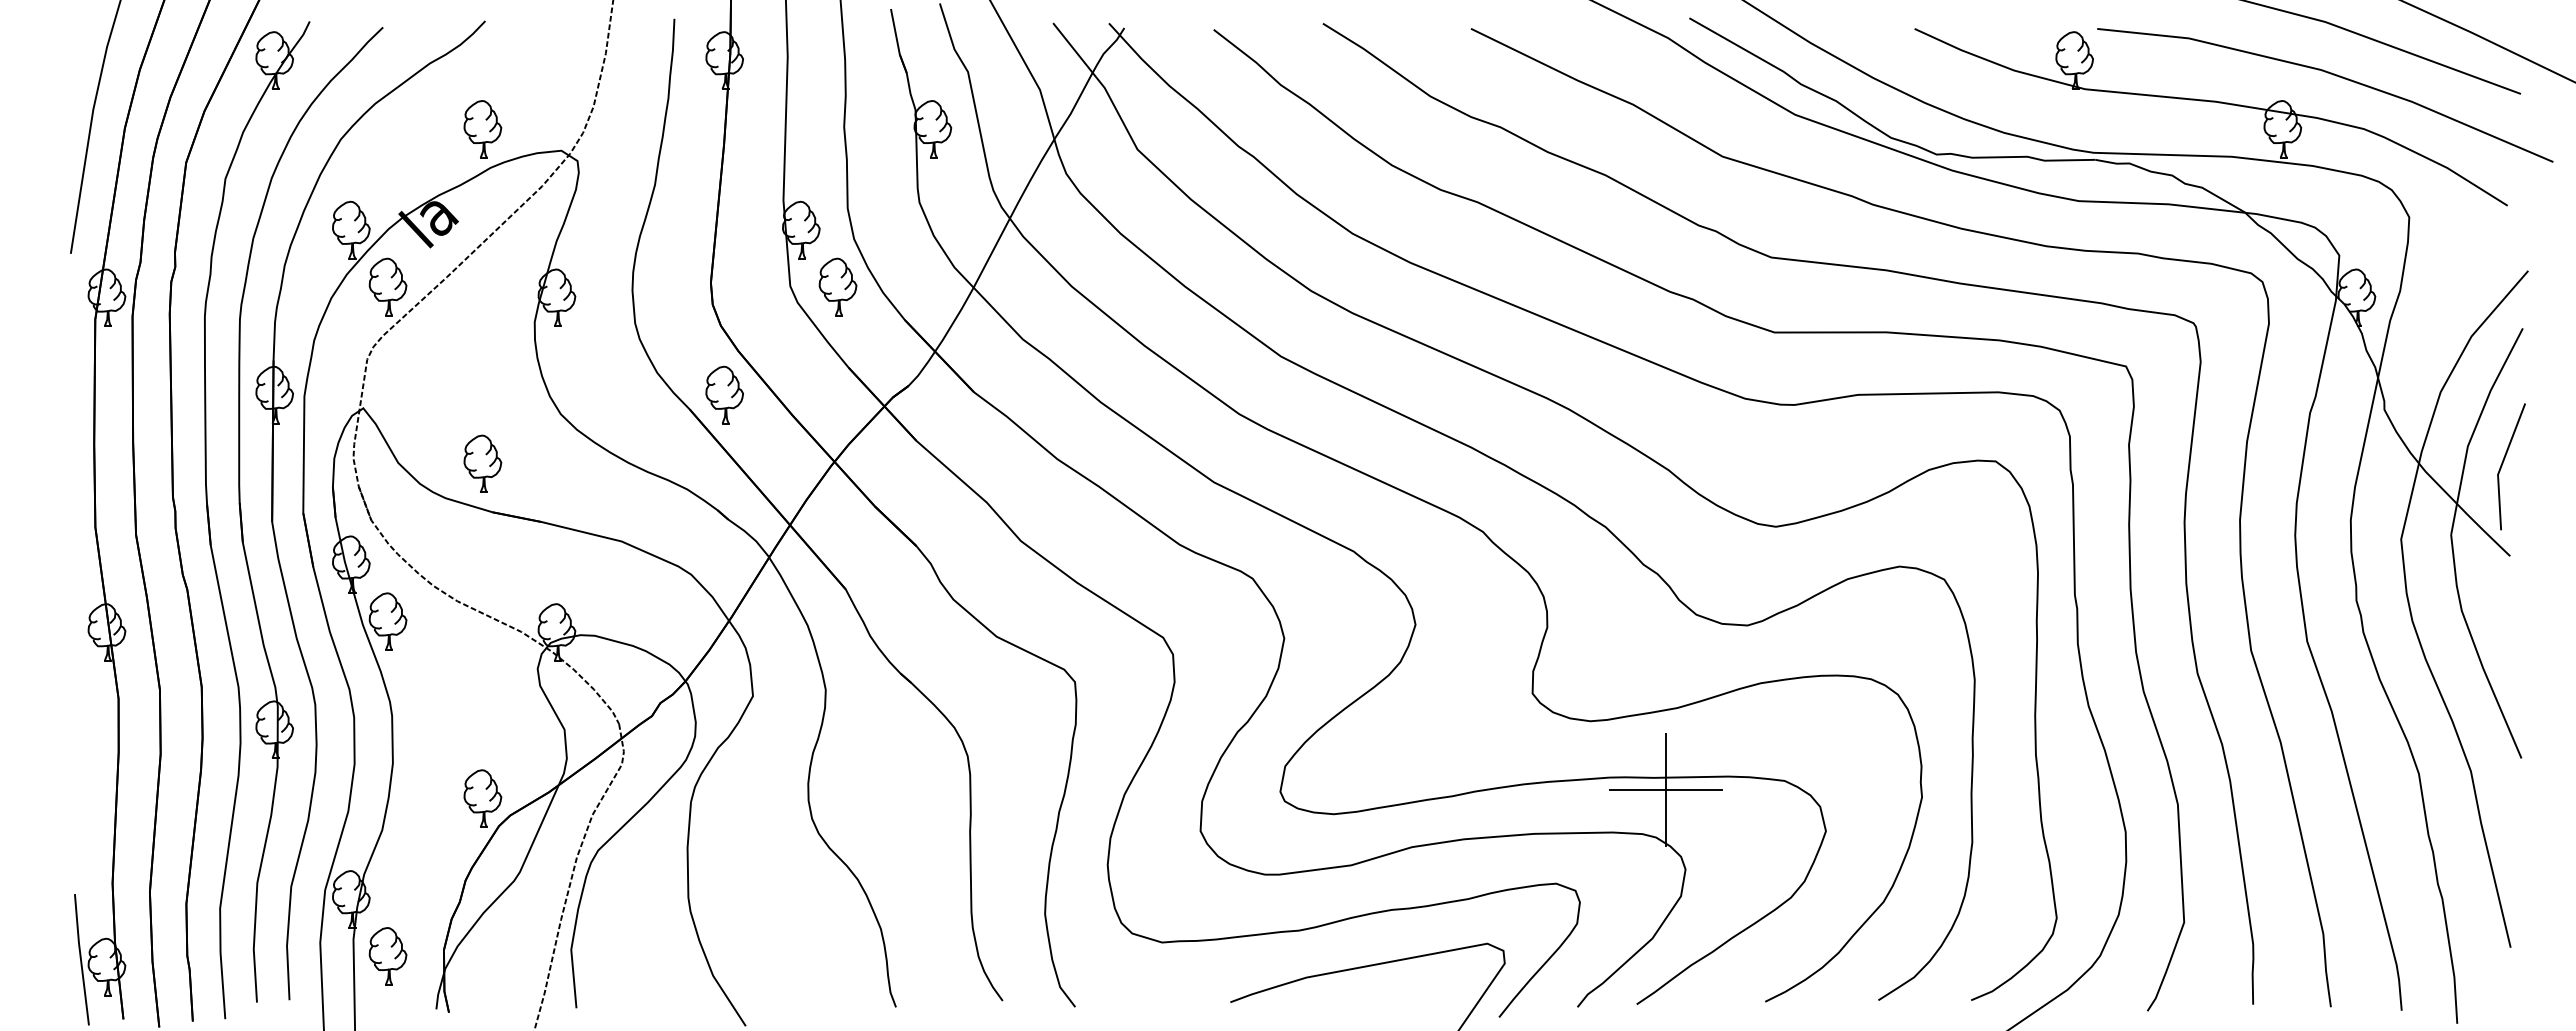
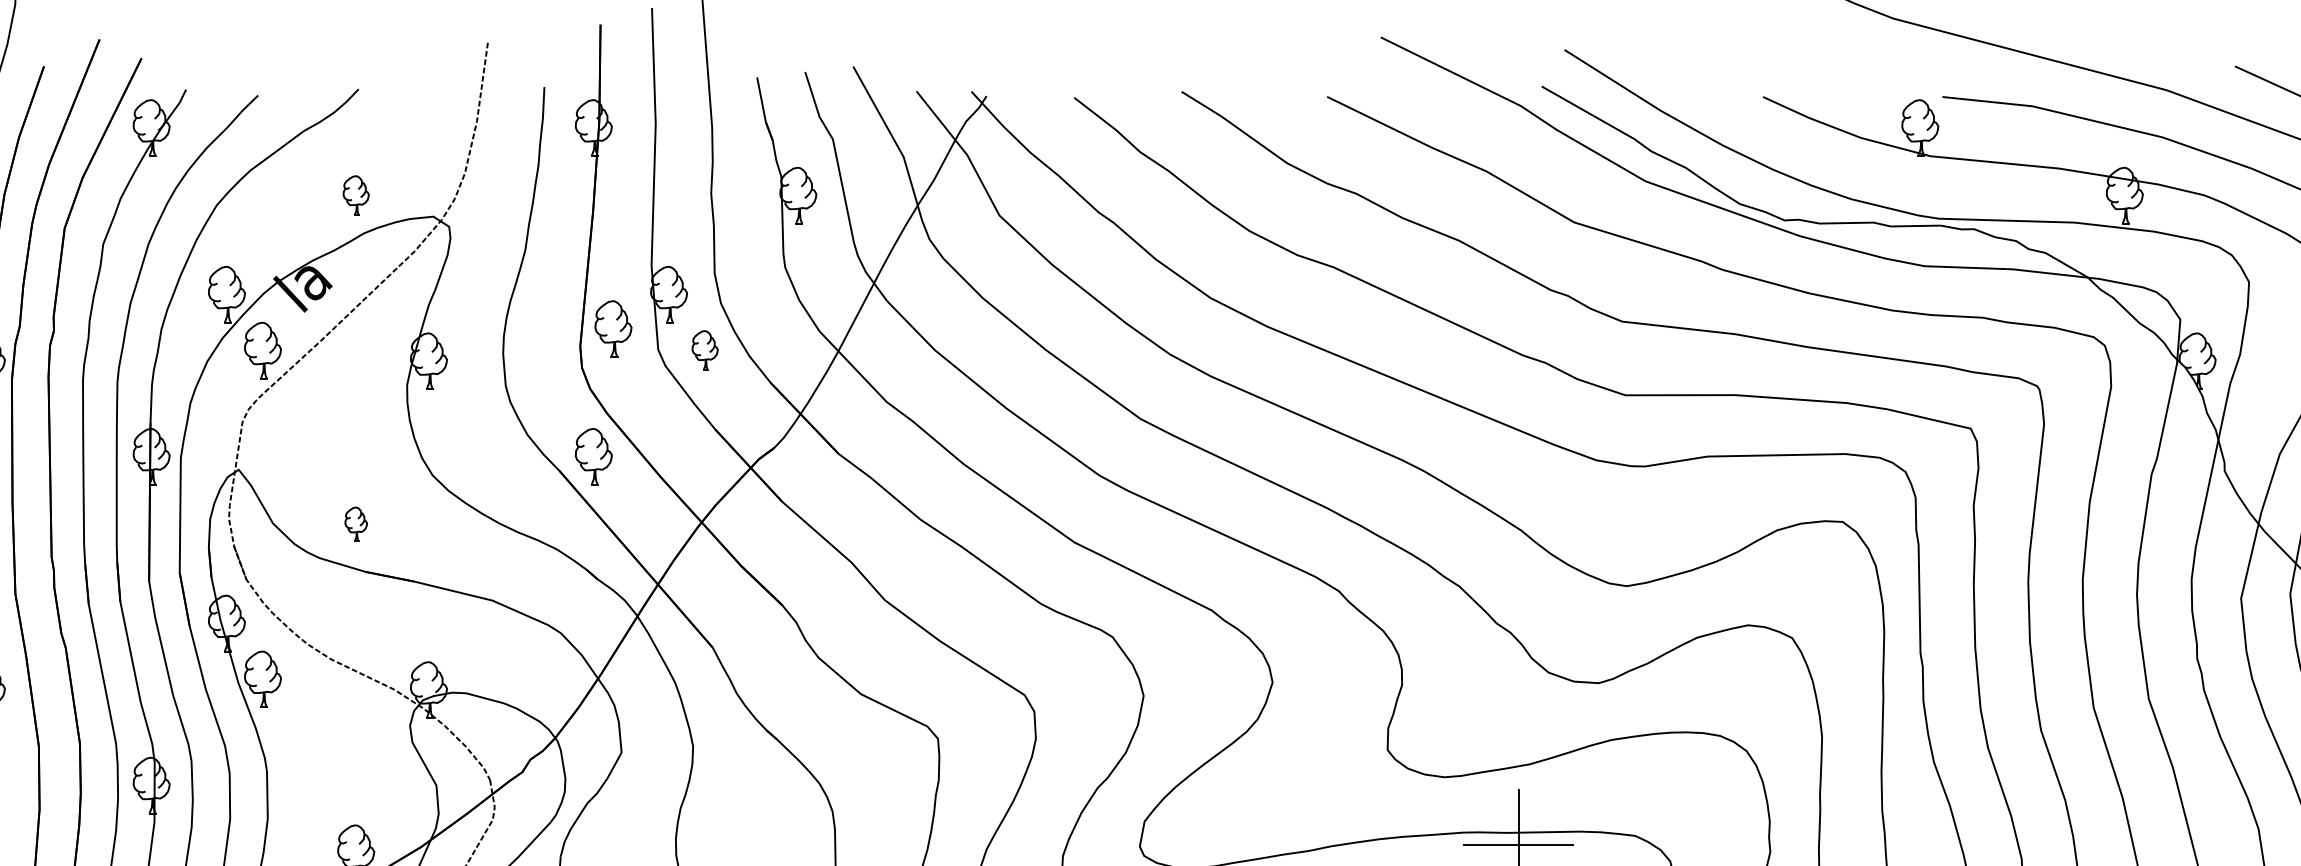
part: (482, 129) -> (355, 195), size x0.7
part: (744, 264) -> (613, 328), added
part: (837, 286) -> (704, 350), size x0.7
part: (482, 463) -> (355, 523), size x0.6

